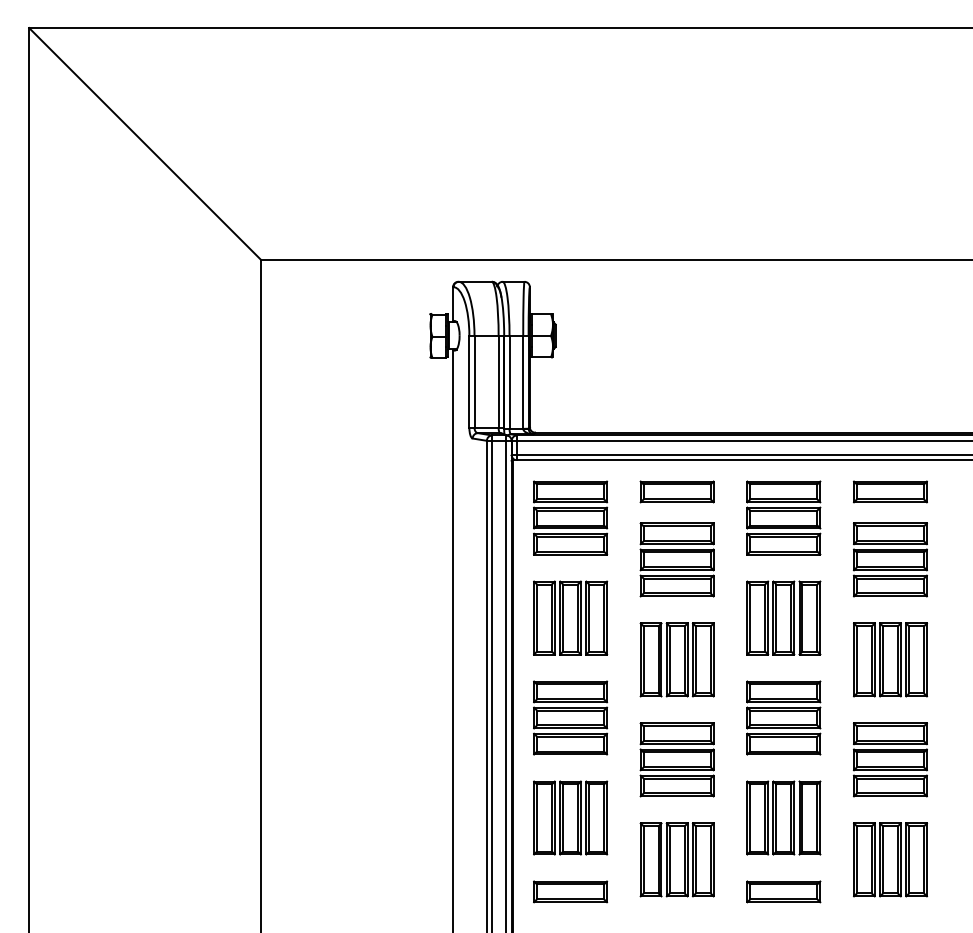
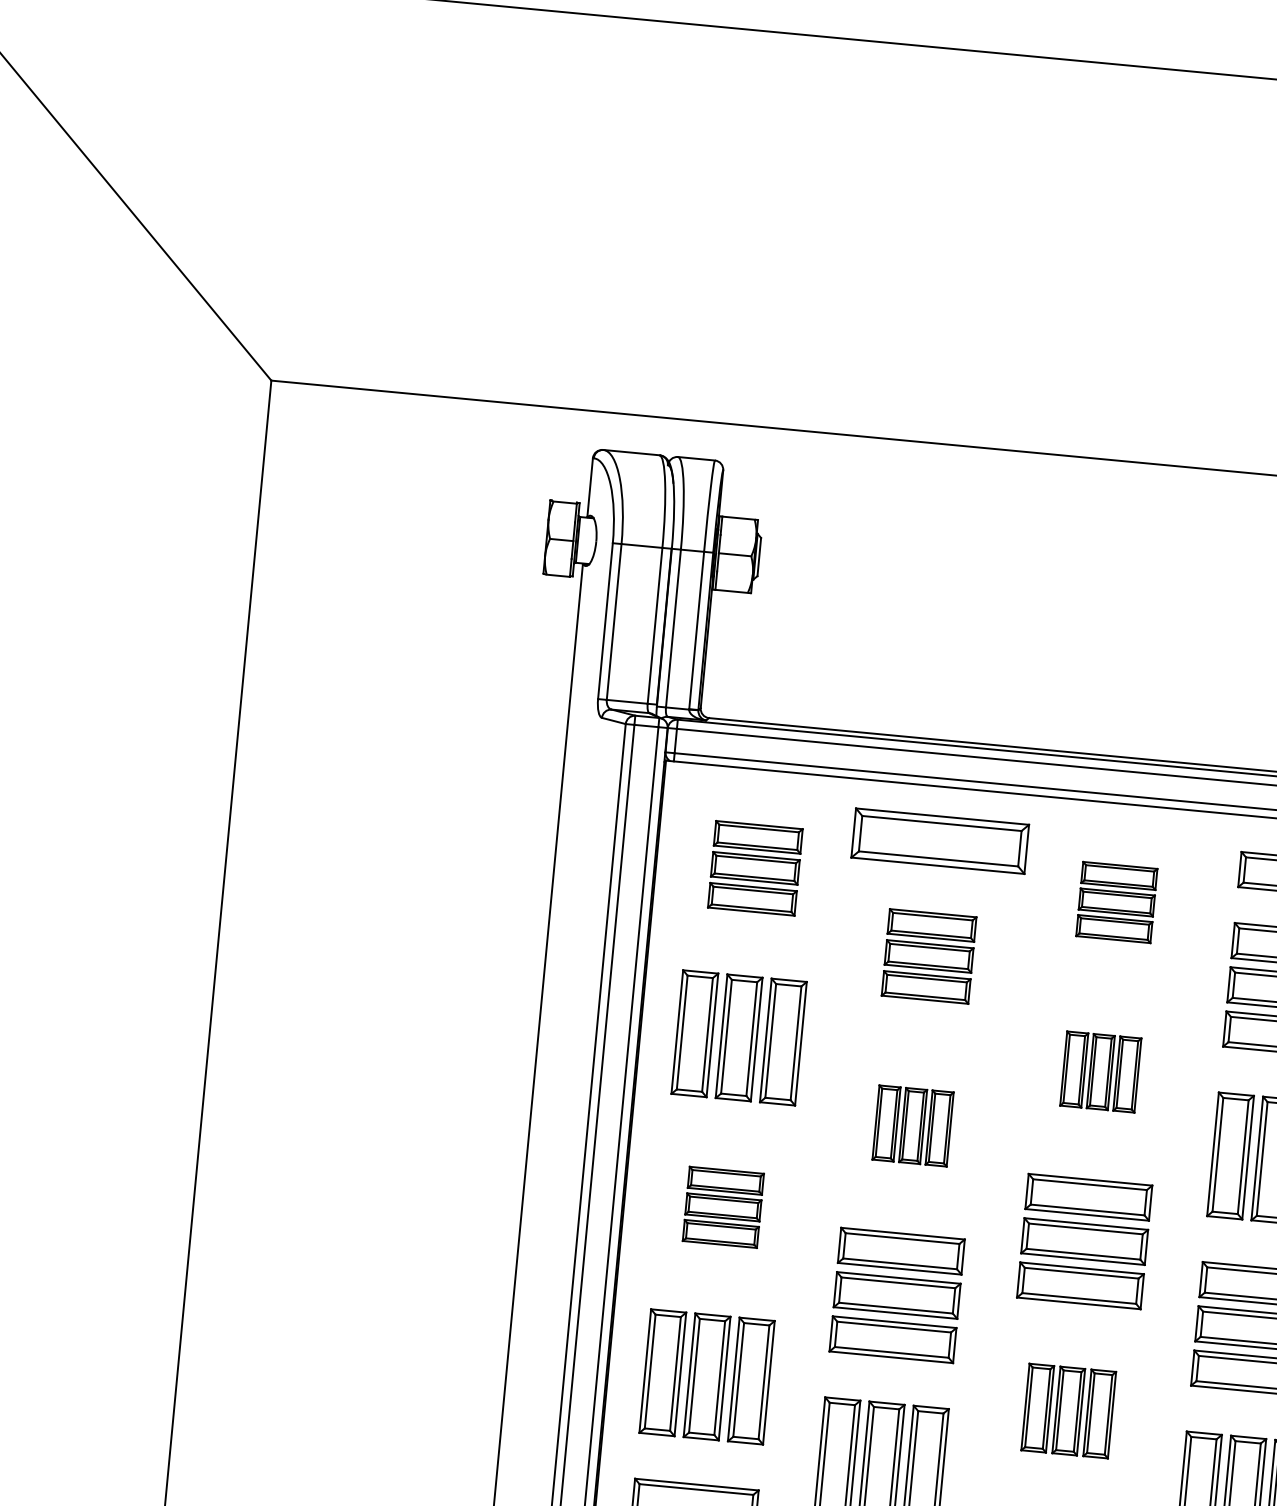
part: (676, 491) -> (939, 840), size x1.4
part: (570, 517) -> (755, 867), size x0.7
part: (783, 517) -> (1116, 901), size x0.6
part: (676, 559) -> (928, 955), size x0.7
part: (783, 617) -> (1100, 1071), size x0.6
part: (676, 659) -> (912, 1125), size x0.6
part: (570, 717) -> (723, 1206), size x0.6
part: (783, 817) -> (1068, 1410), size x0.7

